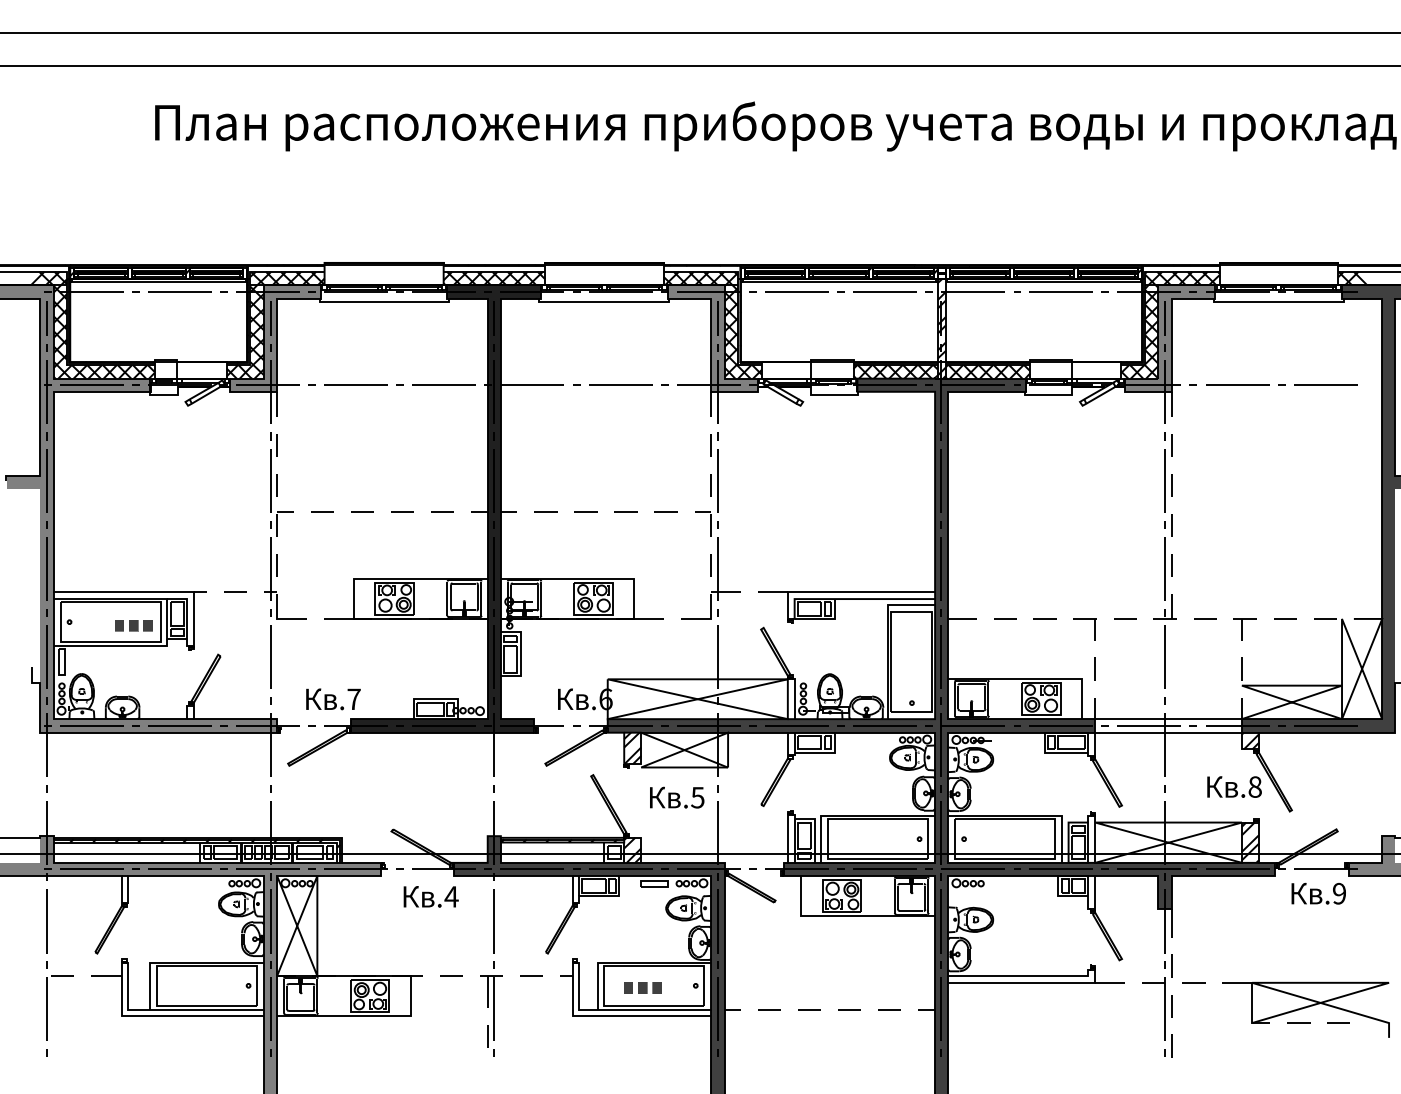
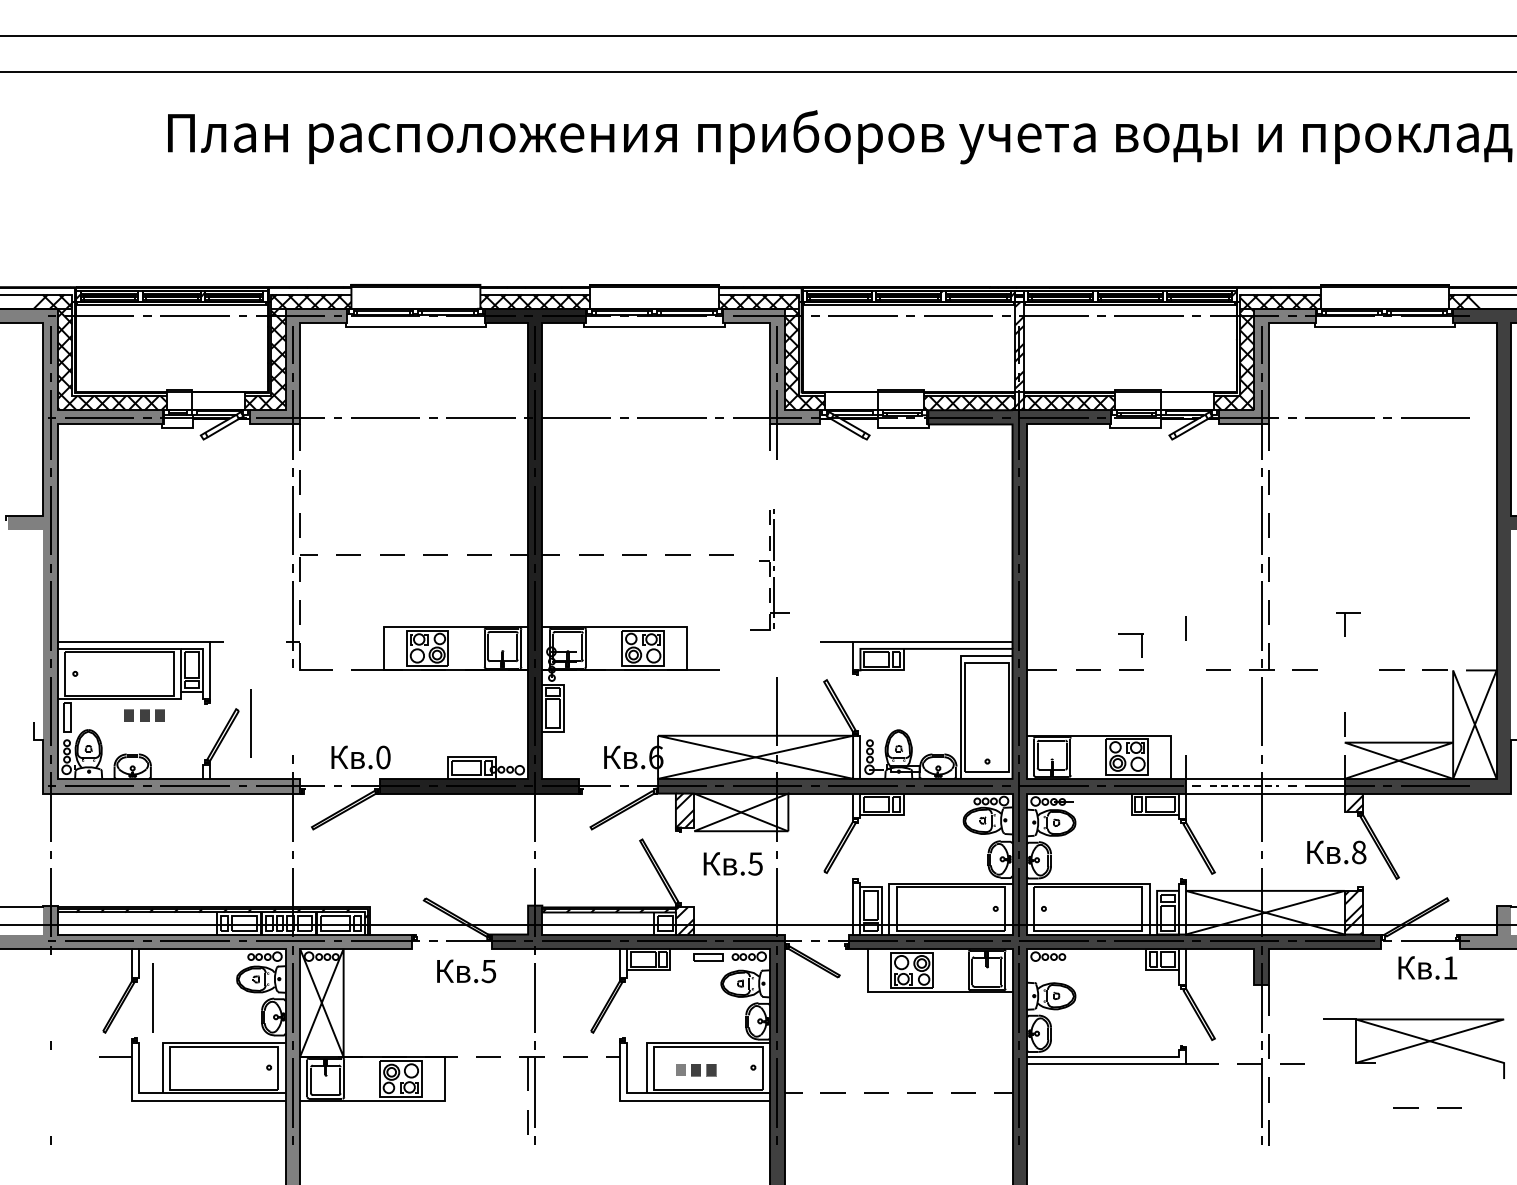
part: (710, 525) -> (769, 569), size x0.6
line: (235, 592) -> (254, 641), removed
part: (1084, 619) -> (1130, 634), moved
part: (133, 625) -> (144, 715), moved
part: (1245, 629) -> (1348, 624), moved
line: (270, 656) -> (250, 723), moved
line: (1094, 668) -> (1185, 628), moved
text: (354, 699) -> (383, 757), .7 -> .0
line: (1149, 726) -> (1244, 786), solid -> dashed
text: (1339, 893) -> (1450, 967), .9 -> .1
text: (451, 897) -> (488, 971), .4 -> .5
line: (46, 921) -> (152, 997), moved
fill: (628, 987) -> (680, 1069), removed
part: (47, 1007) -> (51, 1091), removed
part: (1305, 1009) -> (1413, 1048), moved

